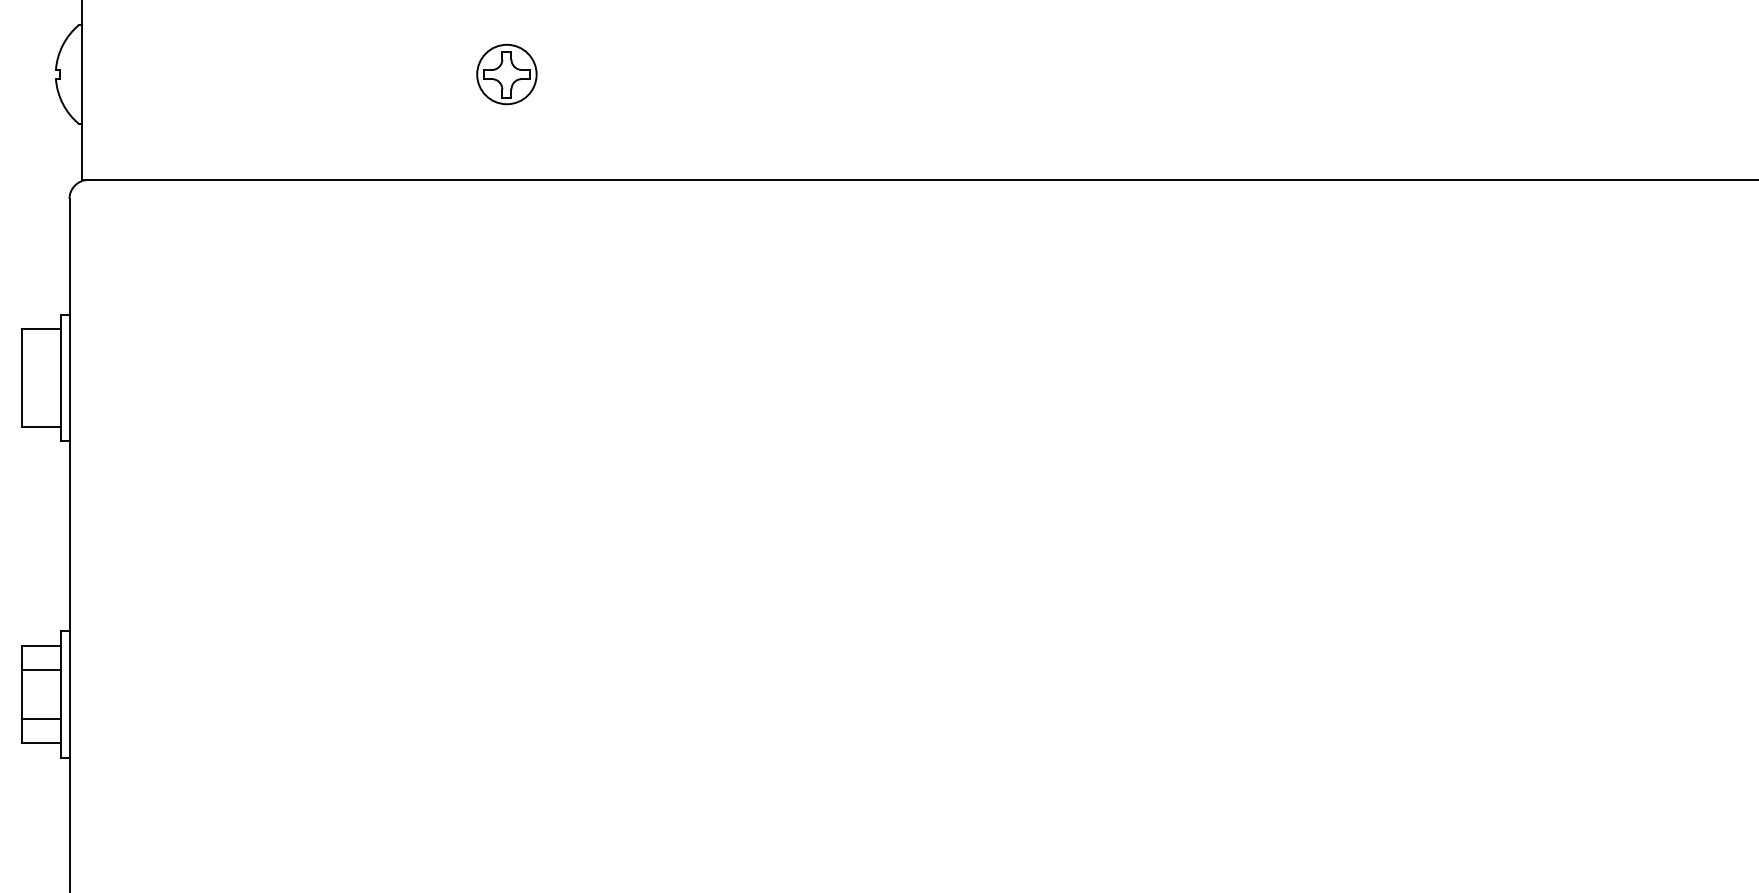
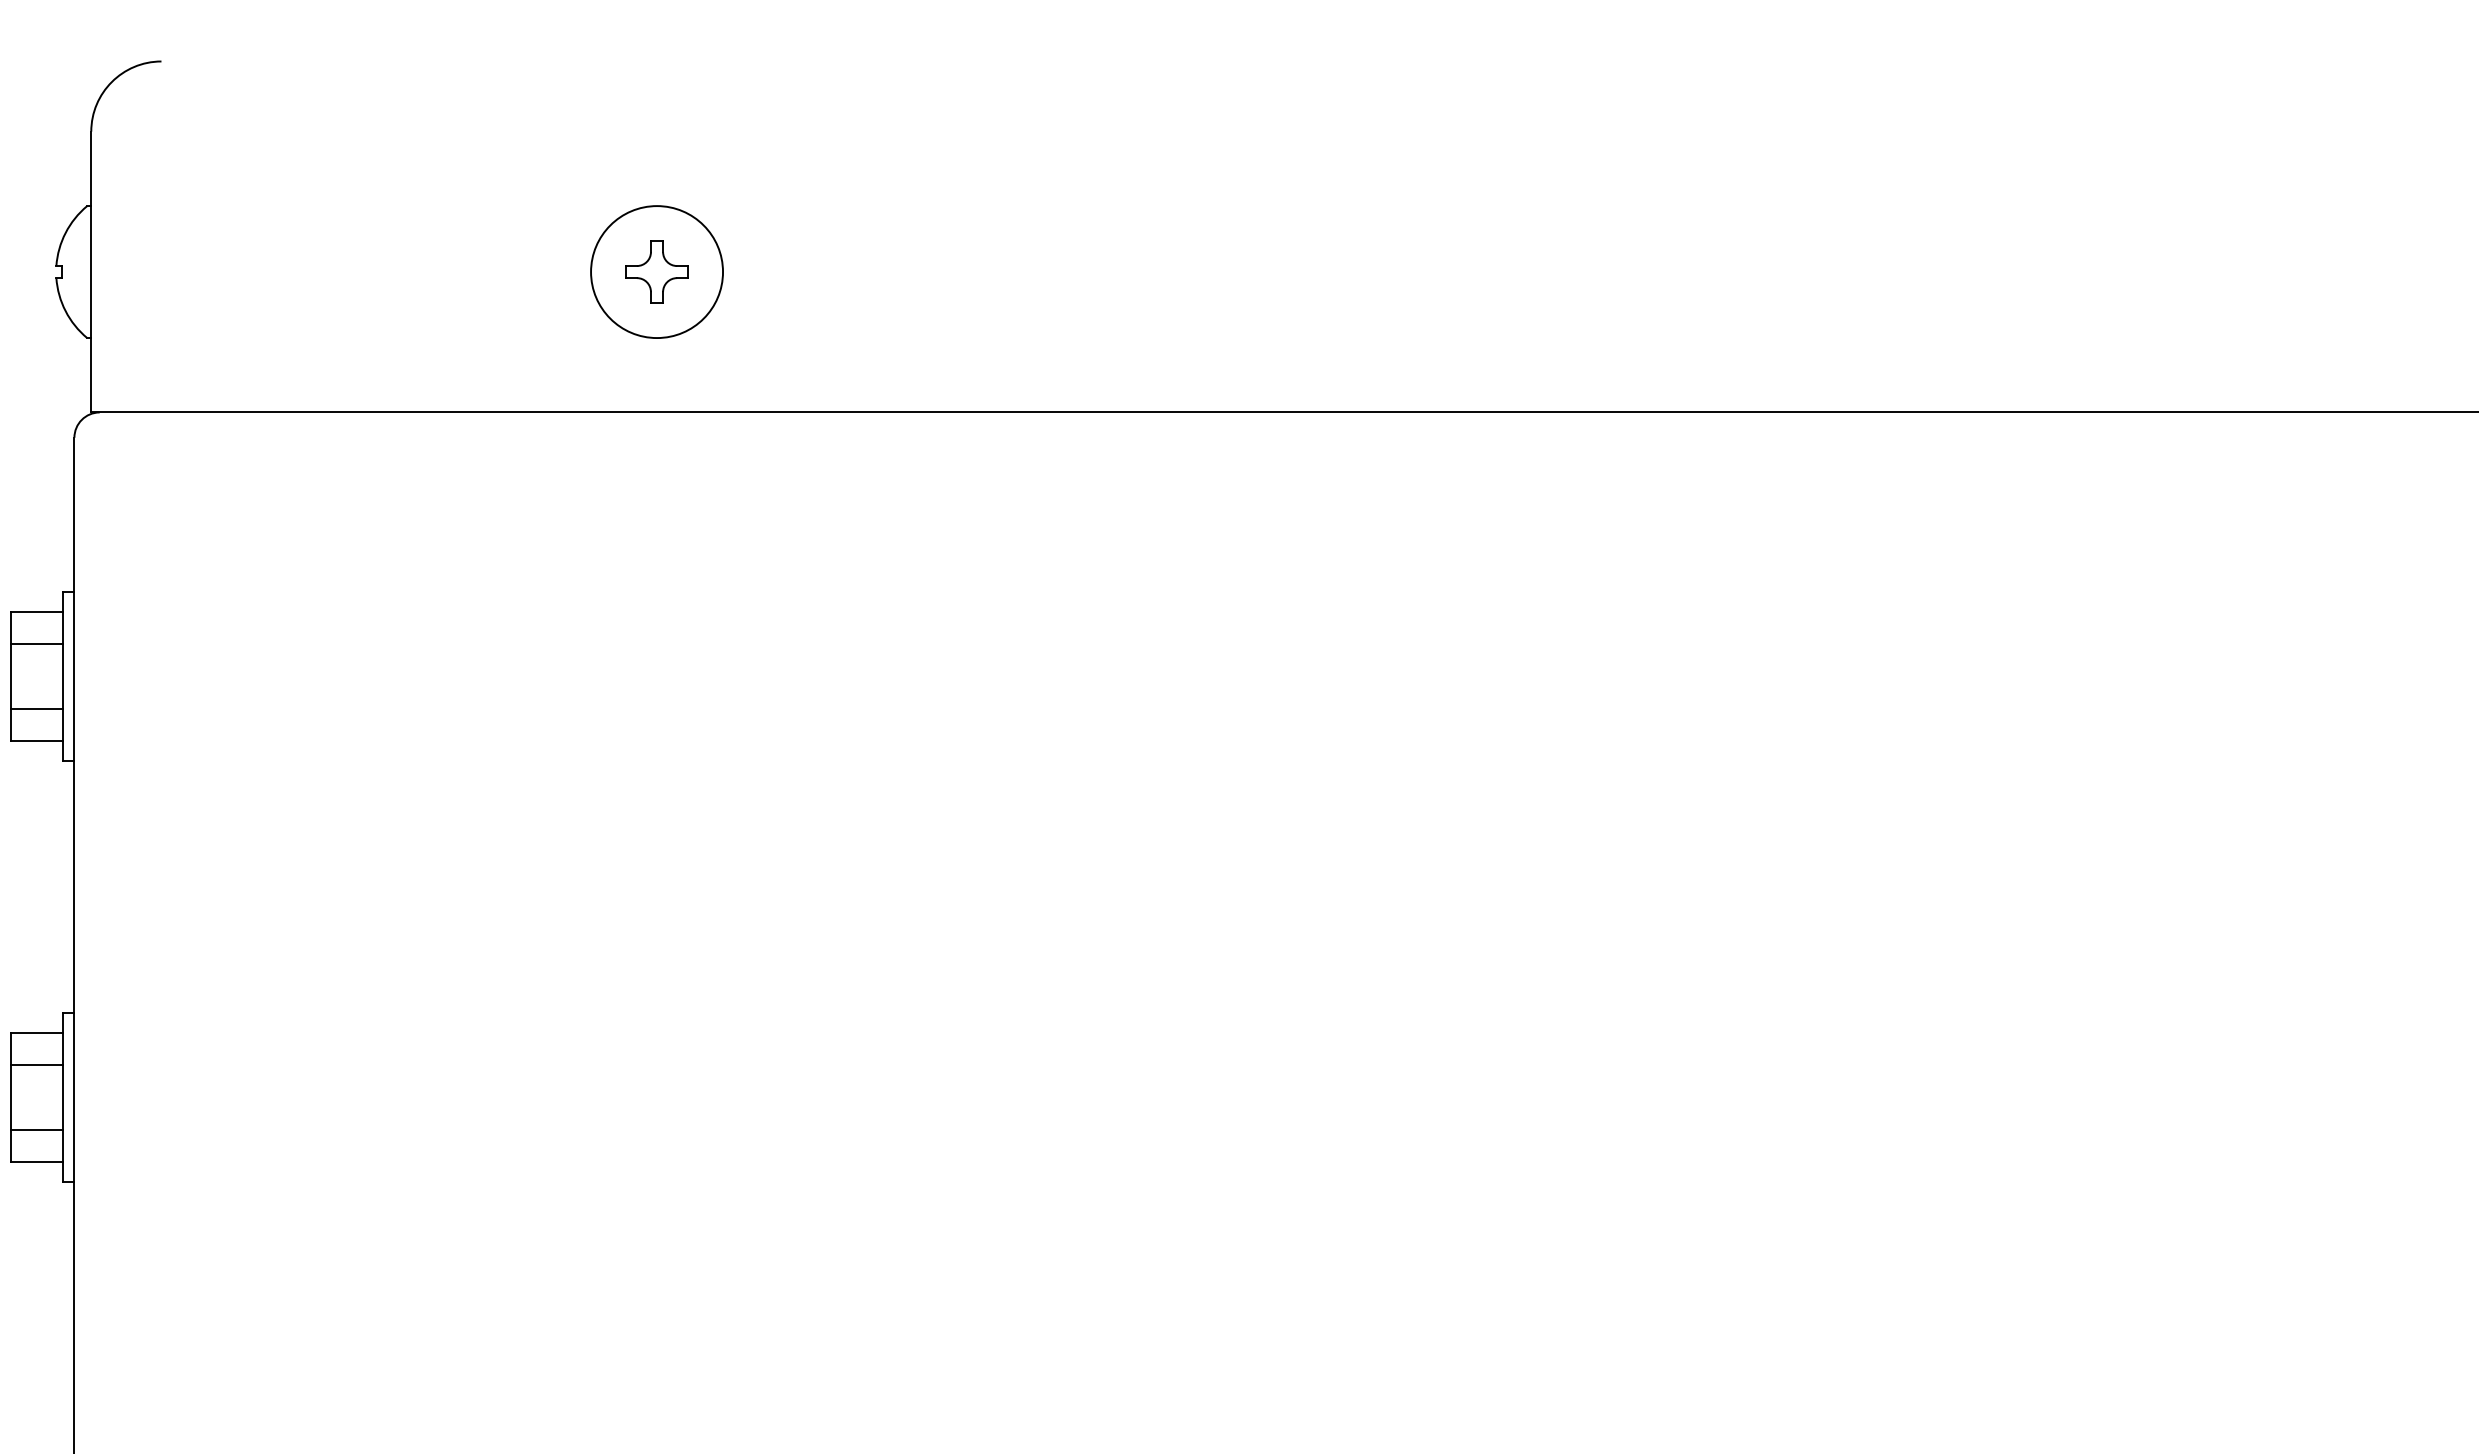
circle: (507, 74) -> (657, 272), size x1.67
line: (41, 353) -> (37, 643), added
line: (41, 402) -> (37, 708), added

